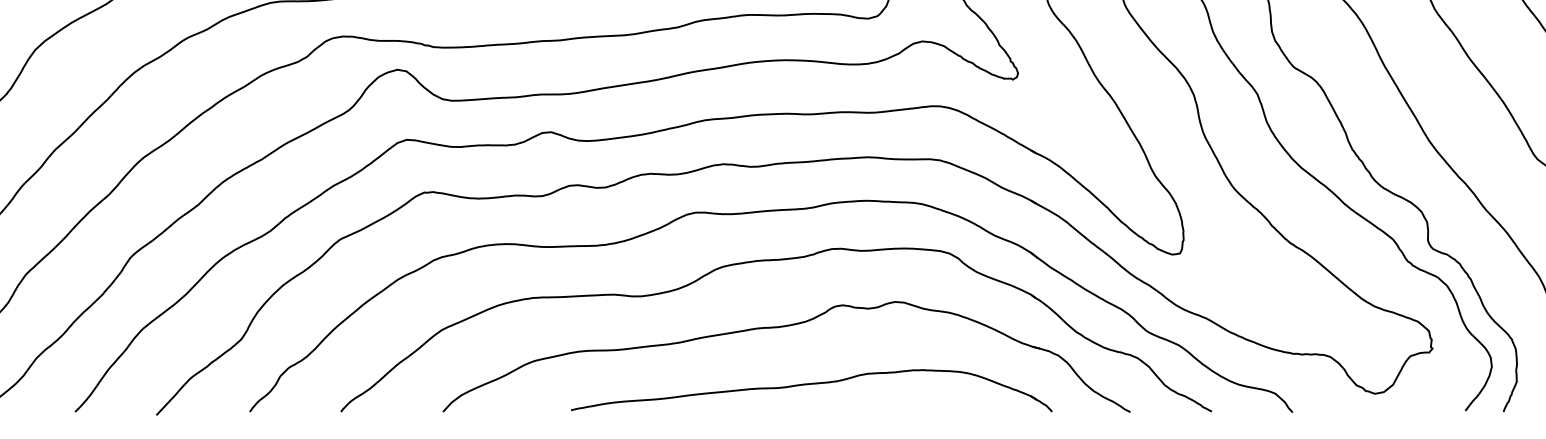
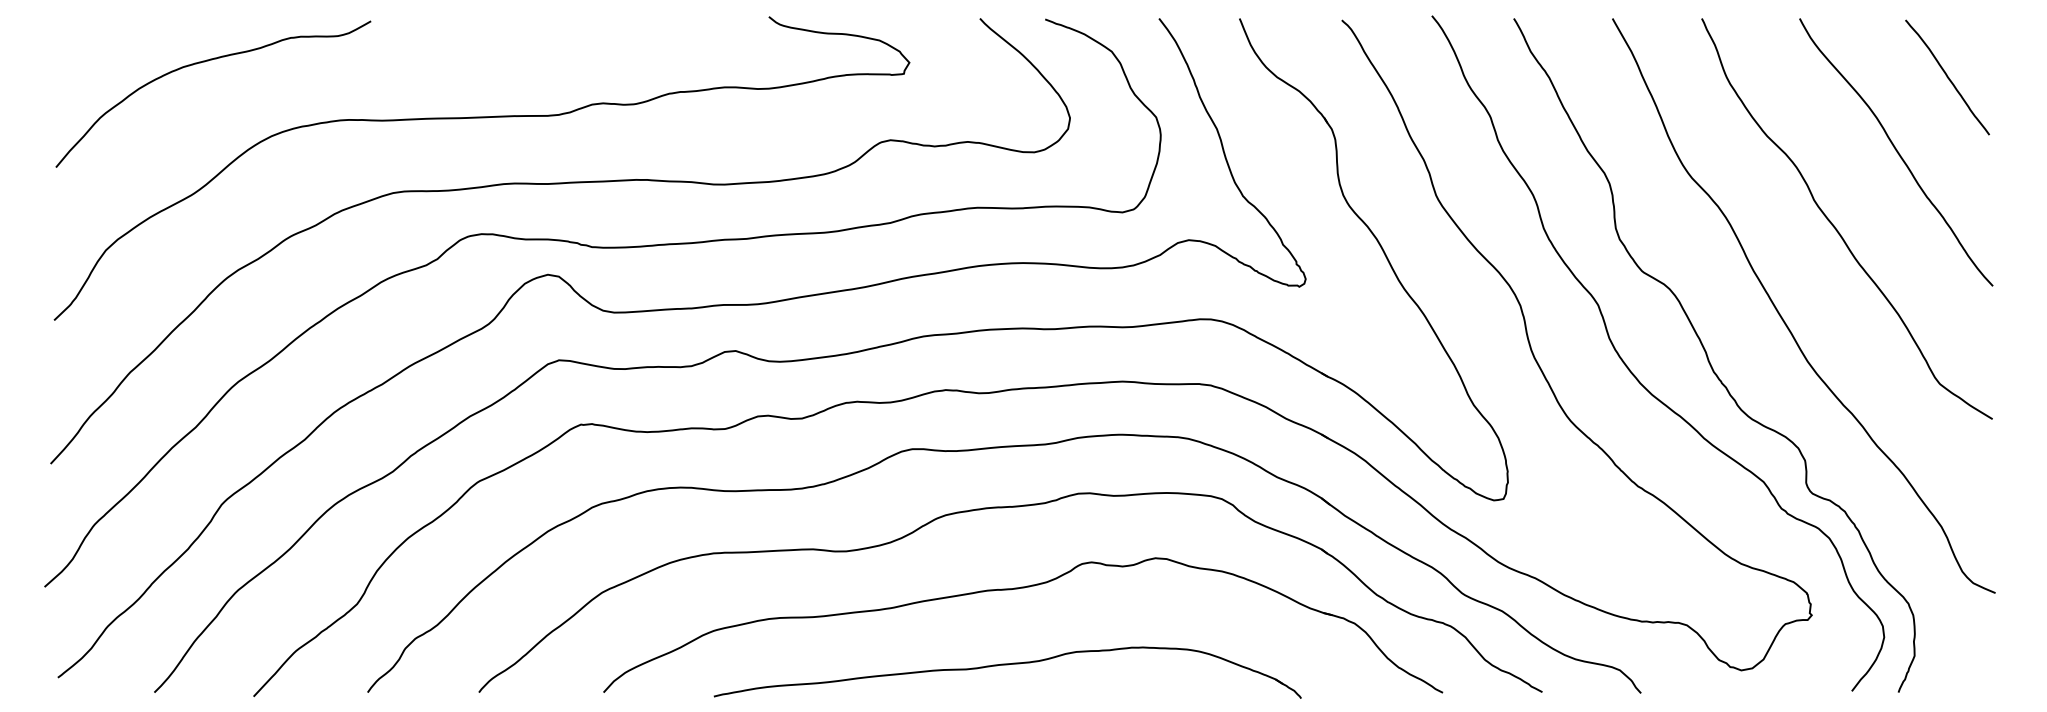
part: (811, 384) -> (1007, 665), moved

